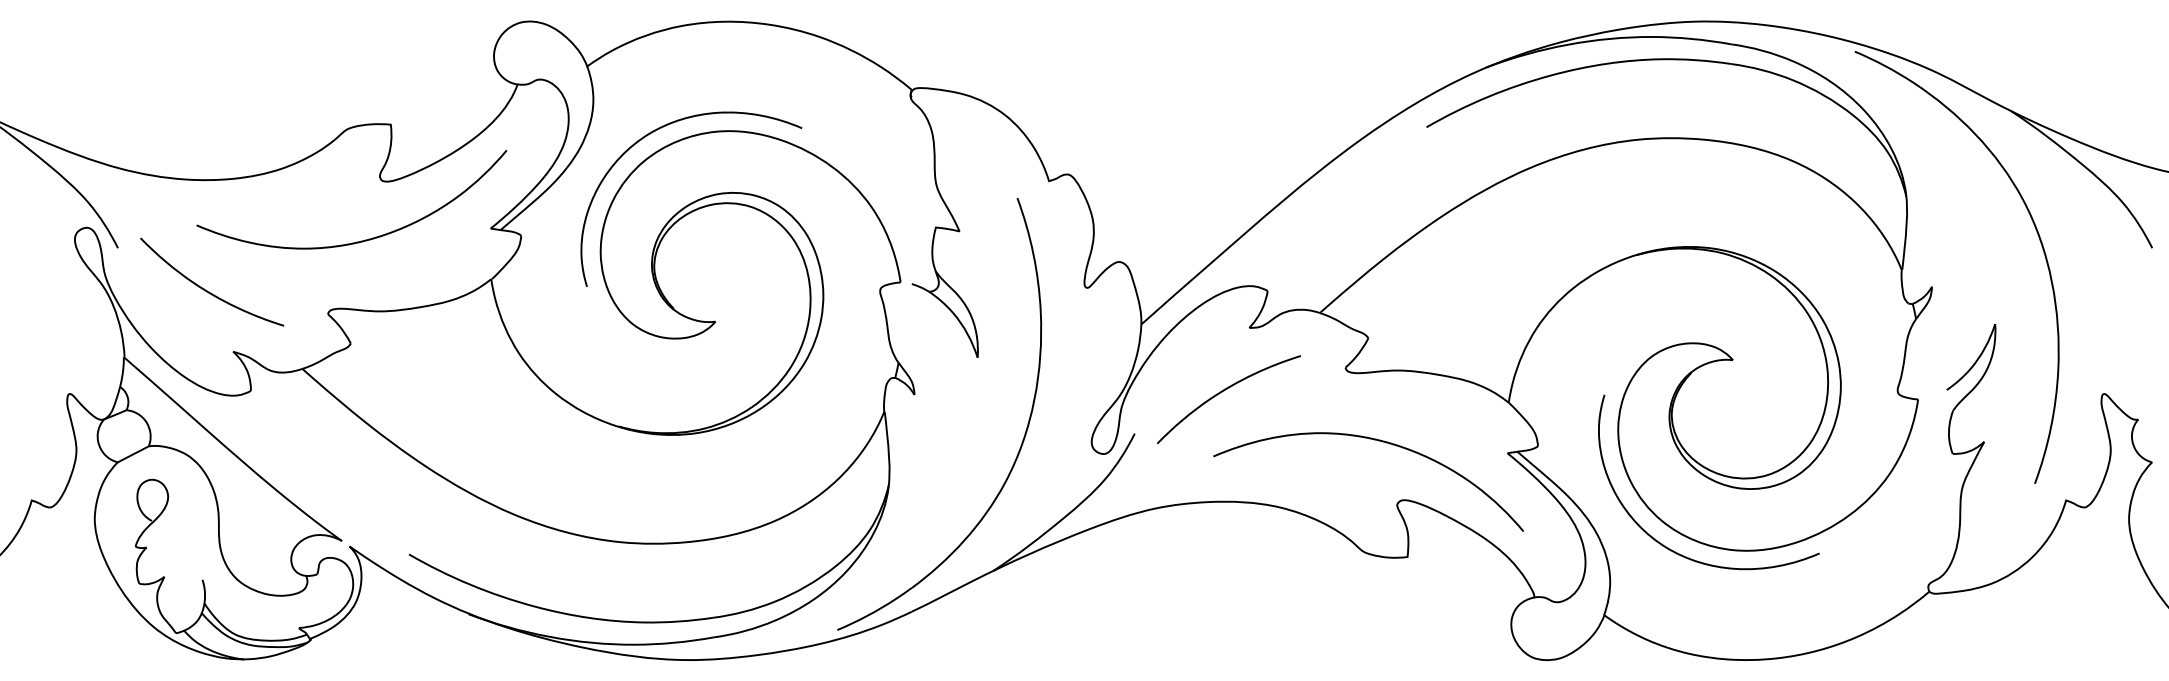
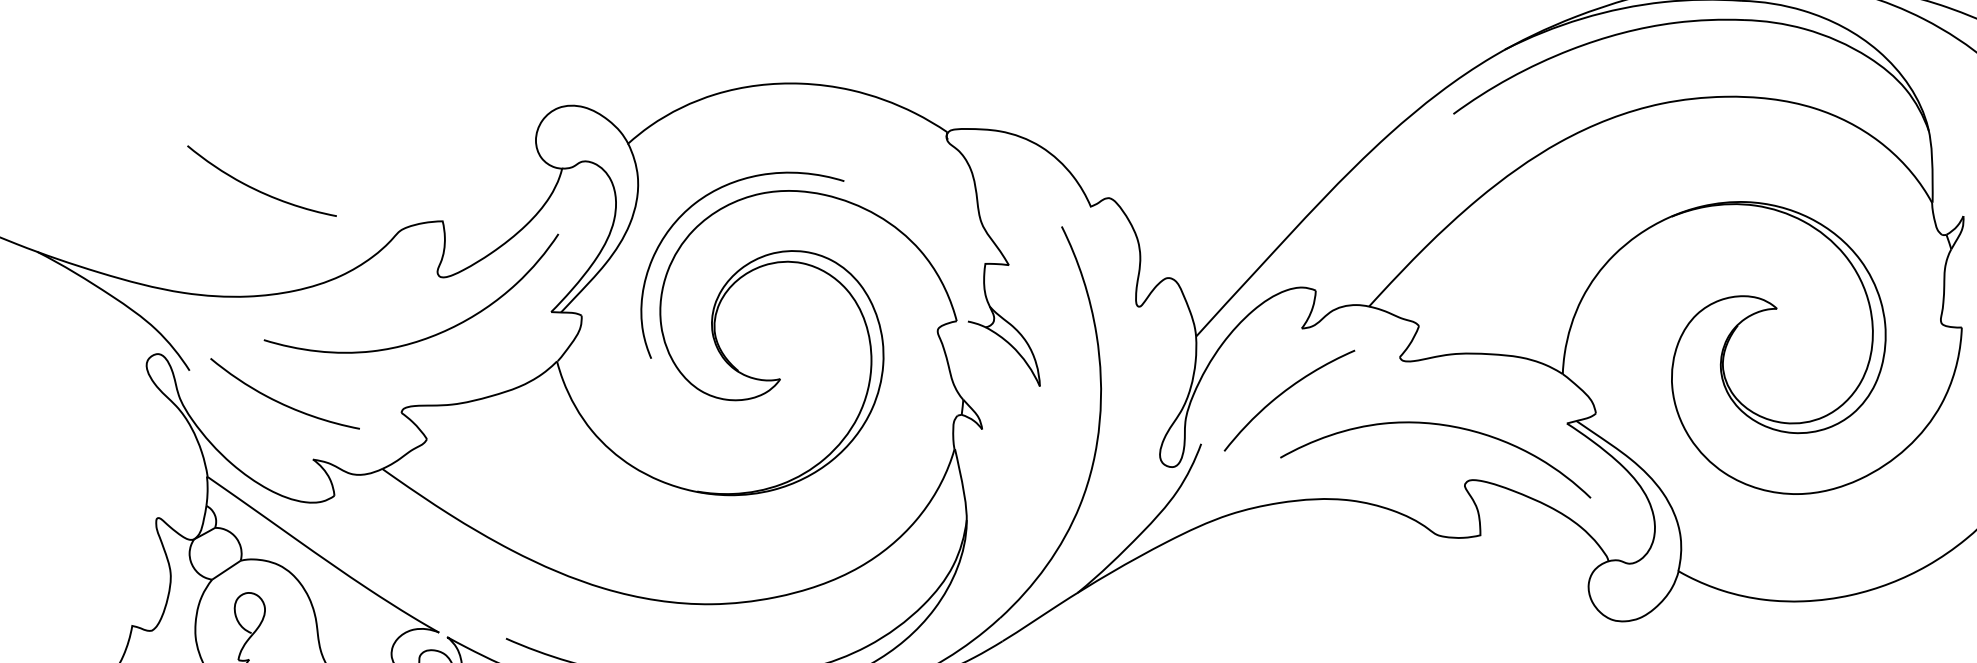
curve: (207, 72) -> (258, 189), added
curve: (1665, 545) -> (1730, 496), removed

